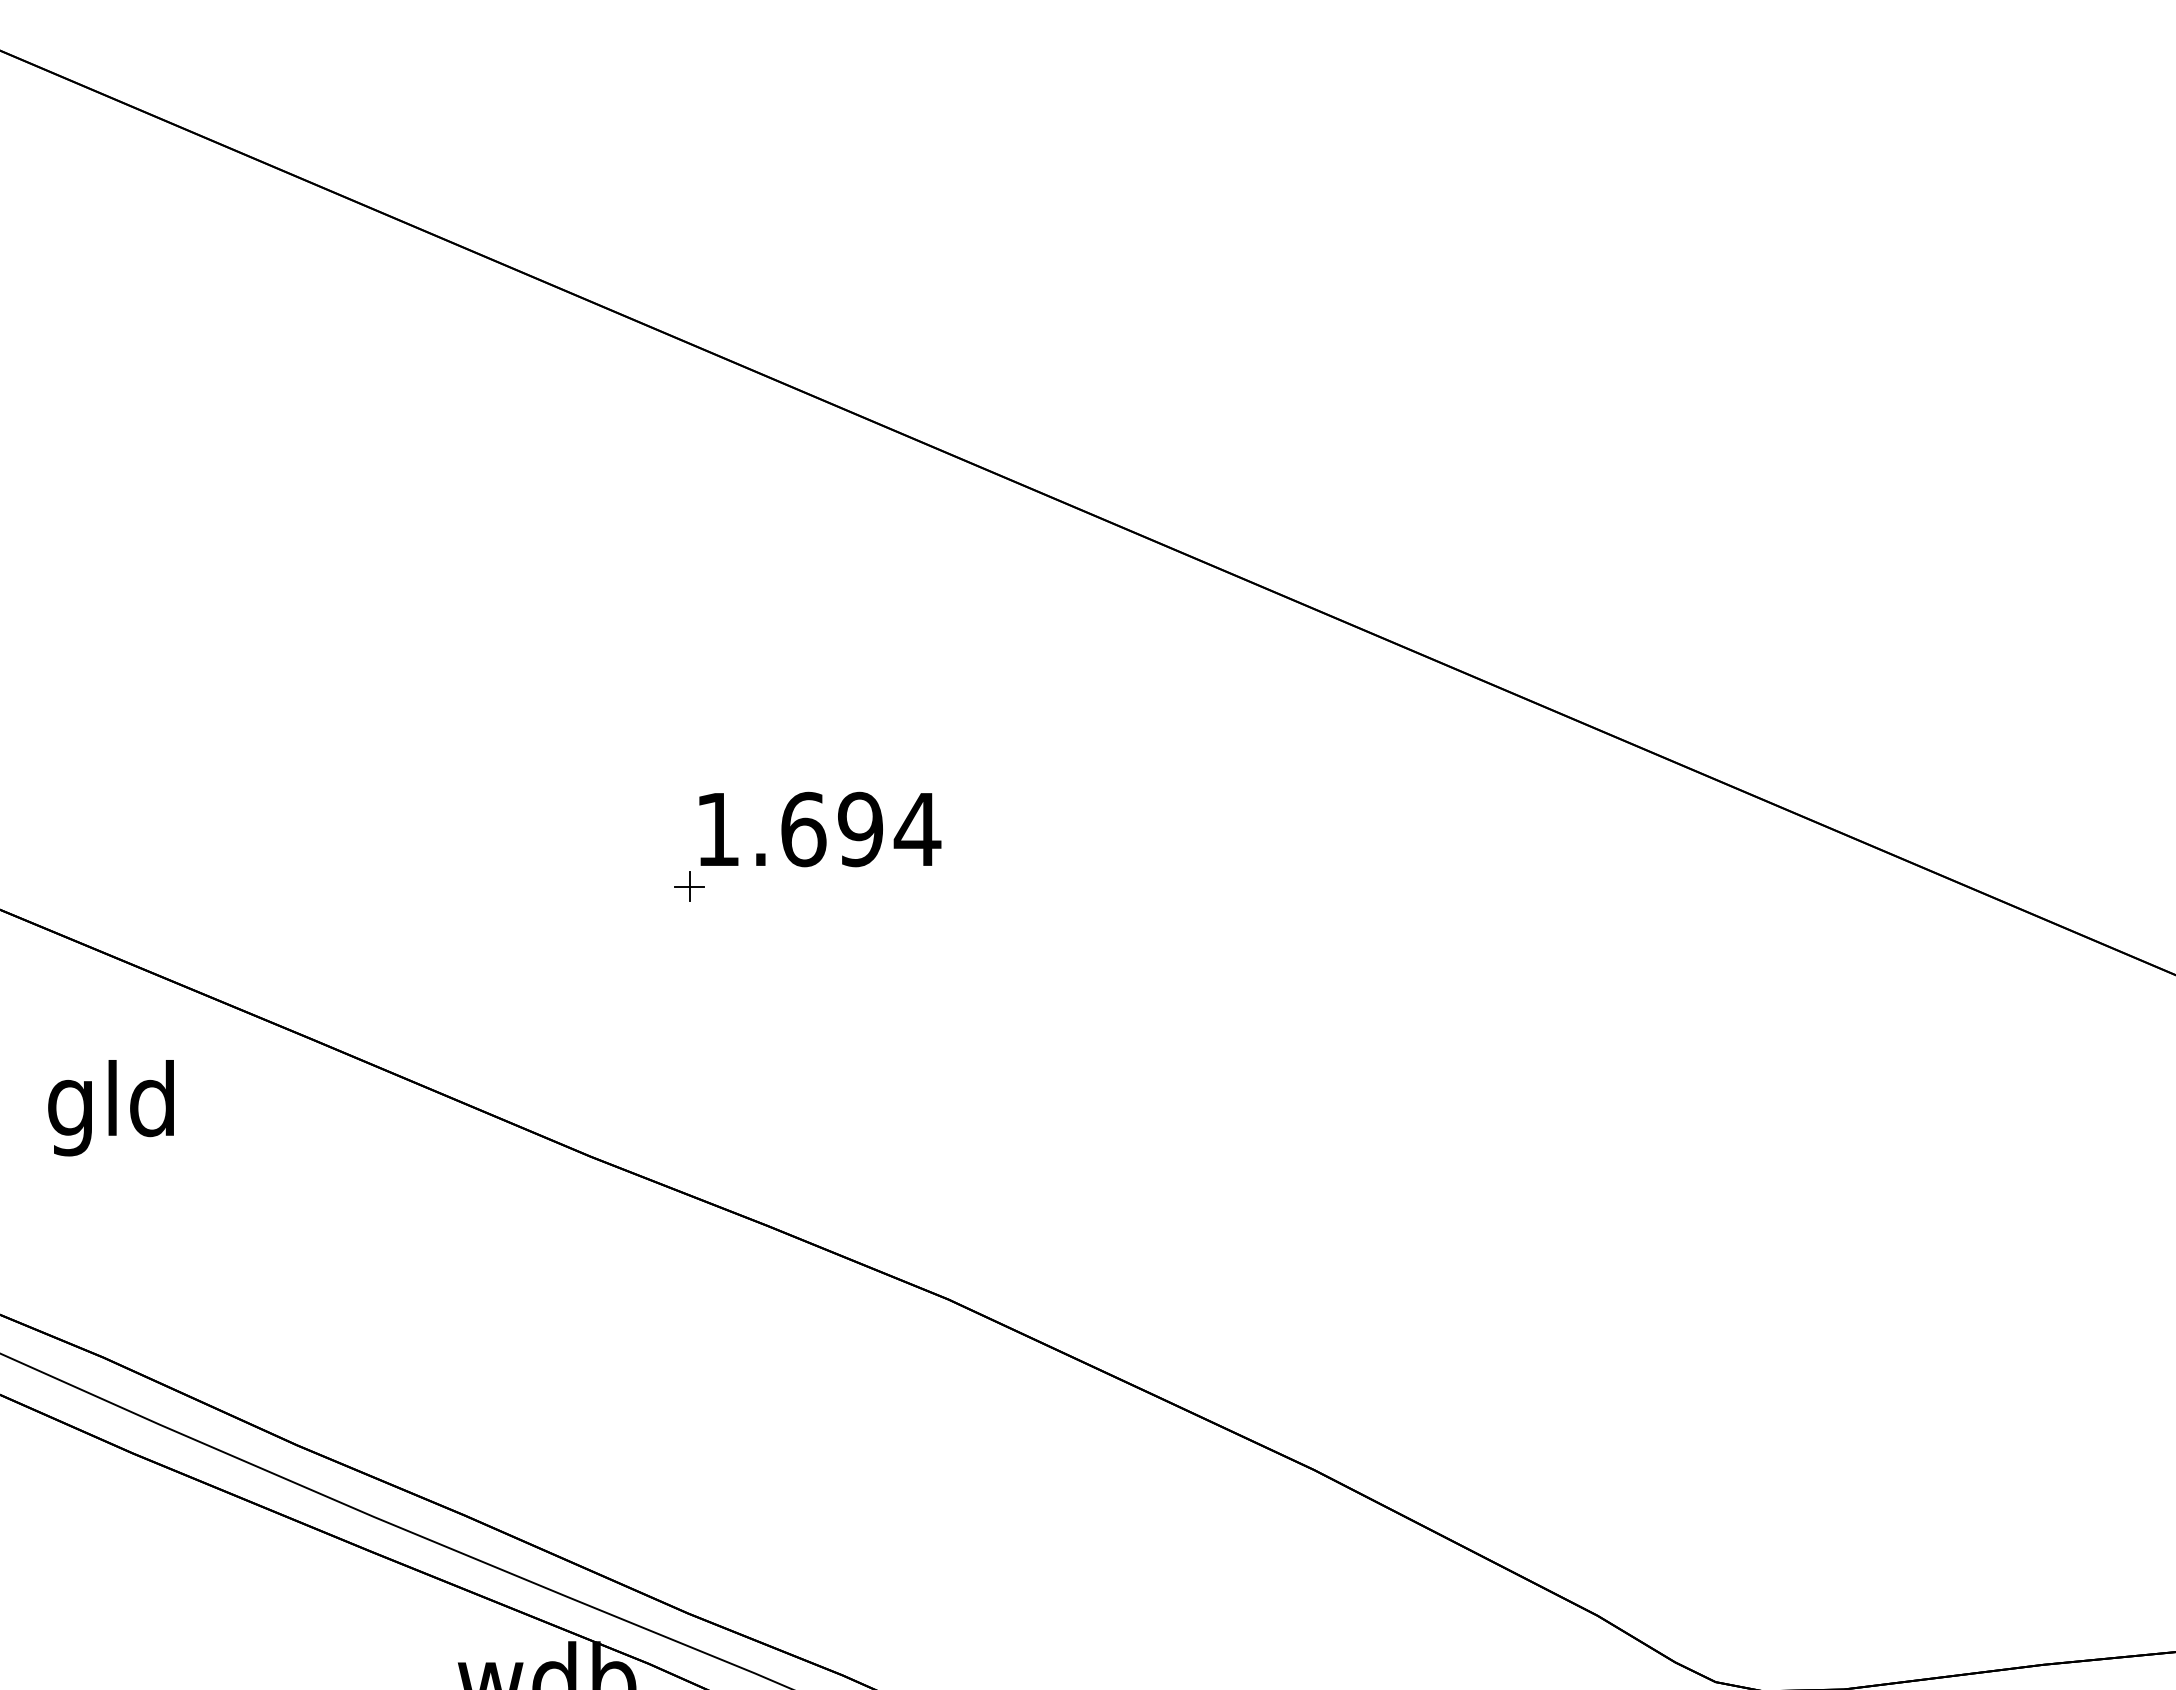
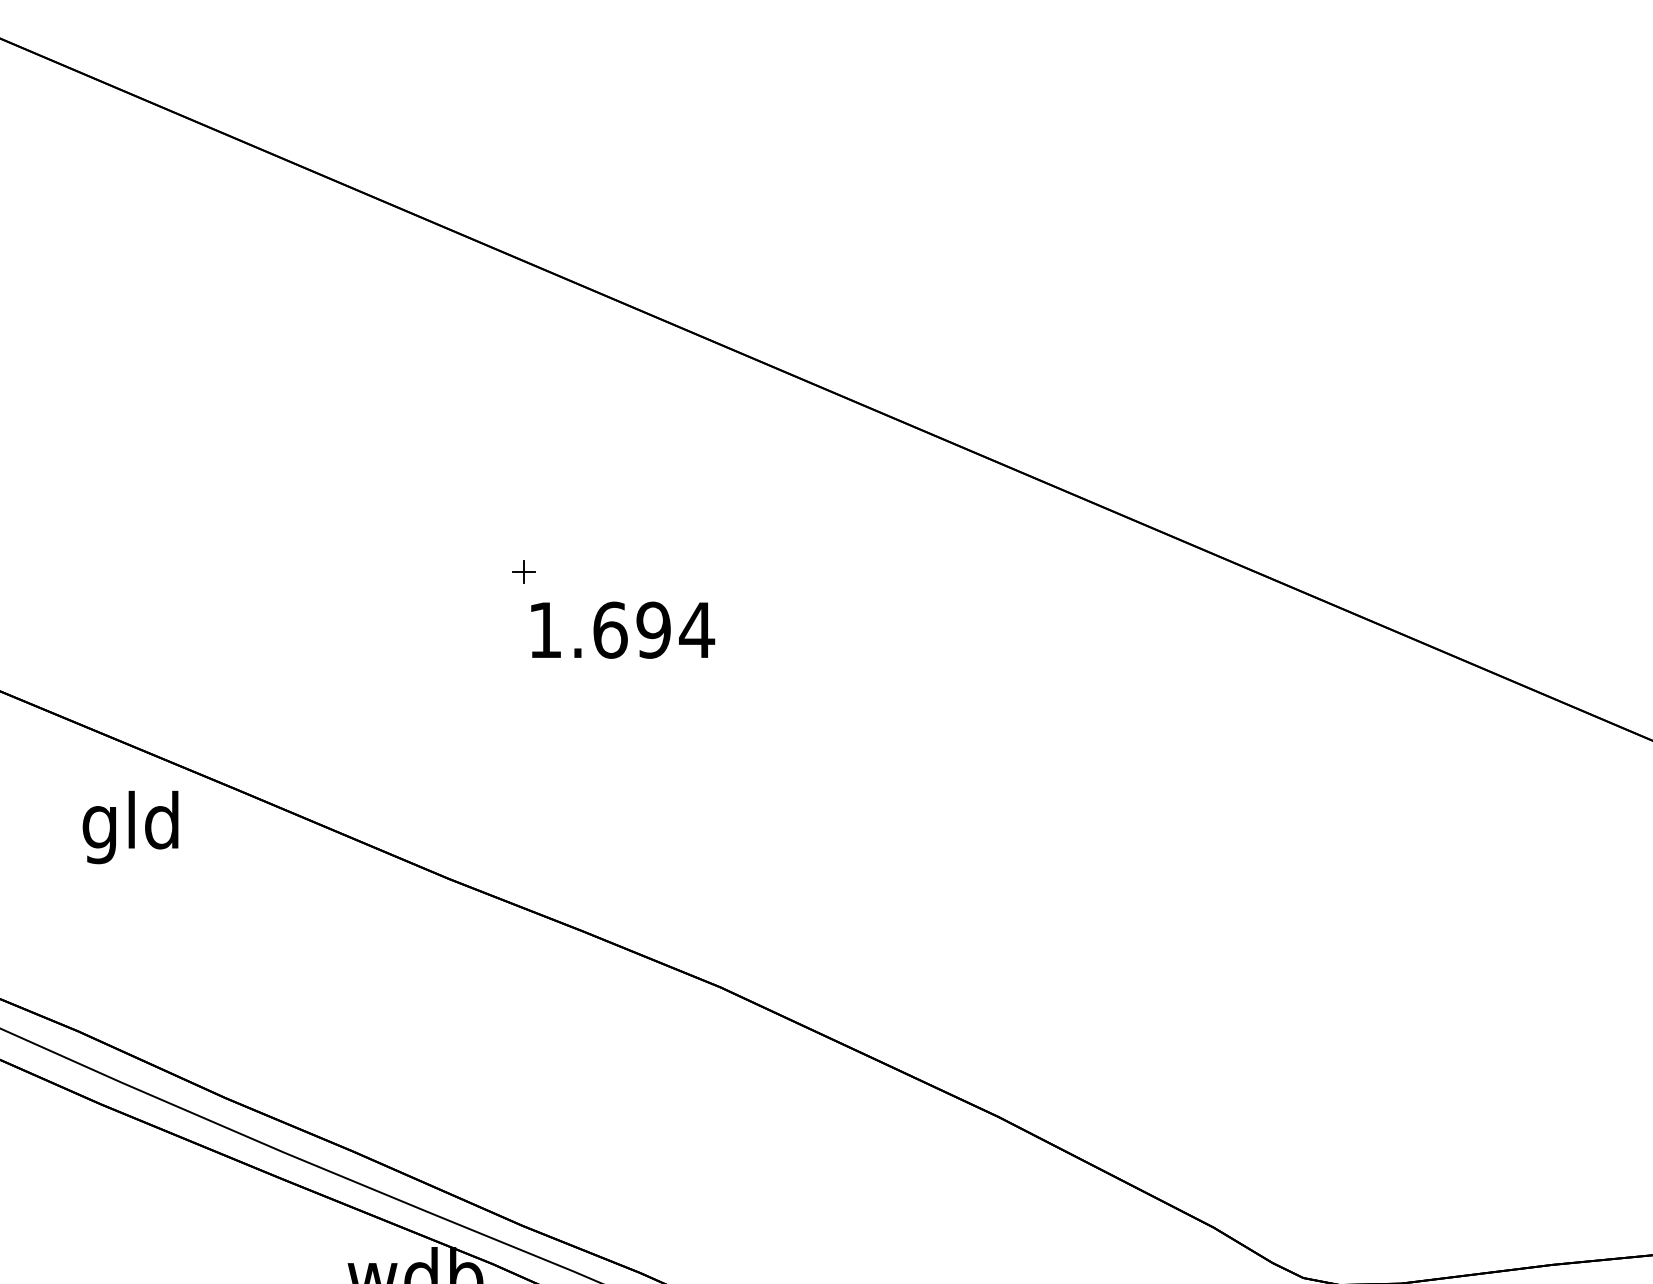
part: (689, 886) -> (523, 571), moved
text: (110, 1108) -> (130, 827), moved

